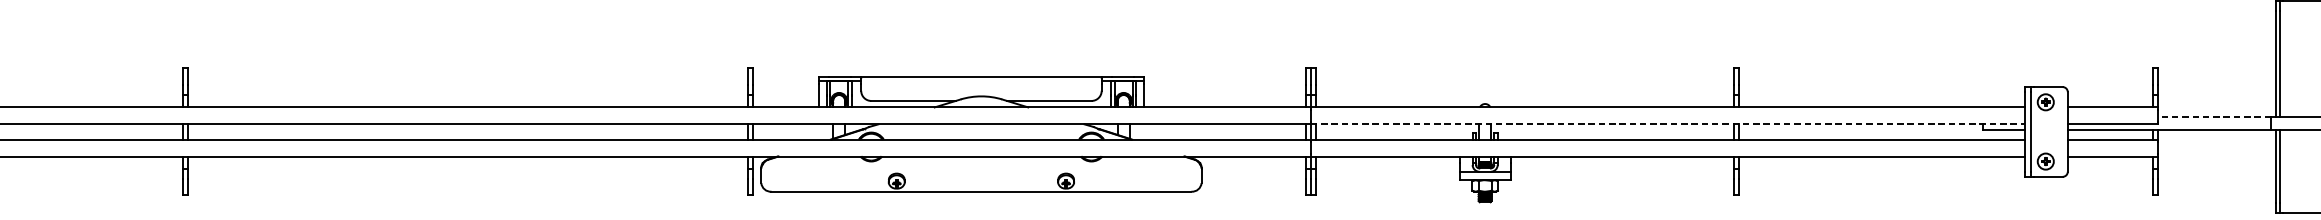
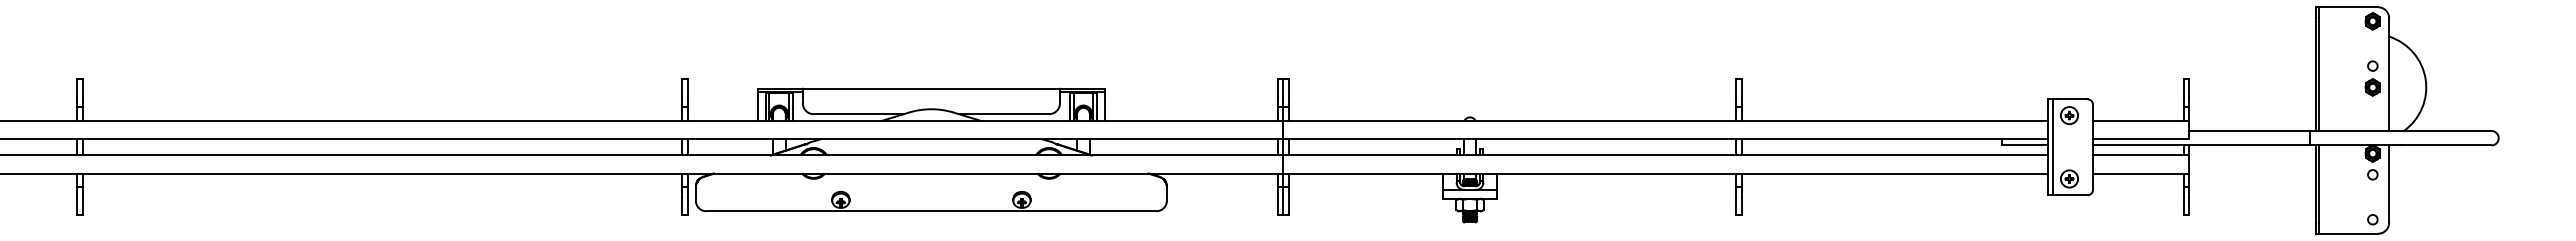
line: (2214, 116) -> (2249, 130), dashed -> solid
line: (1668, 124) -> (1666, 139), dashed -> solid

